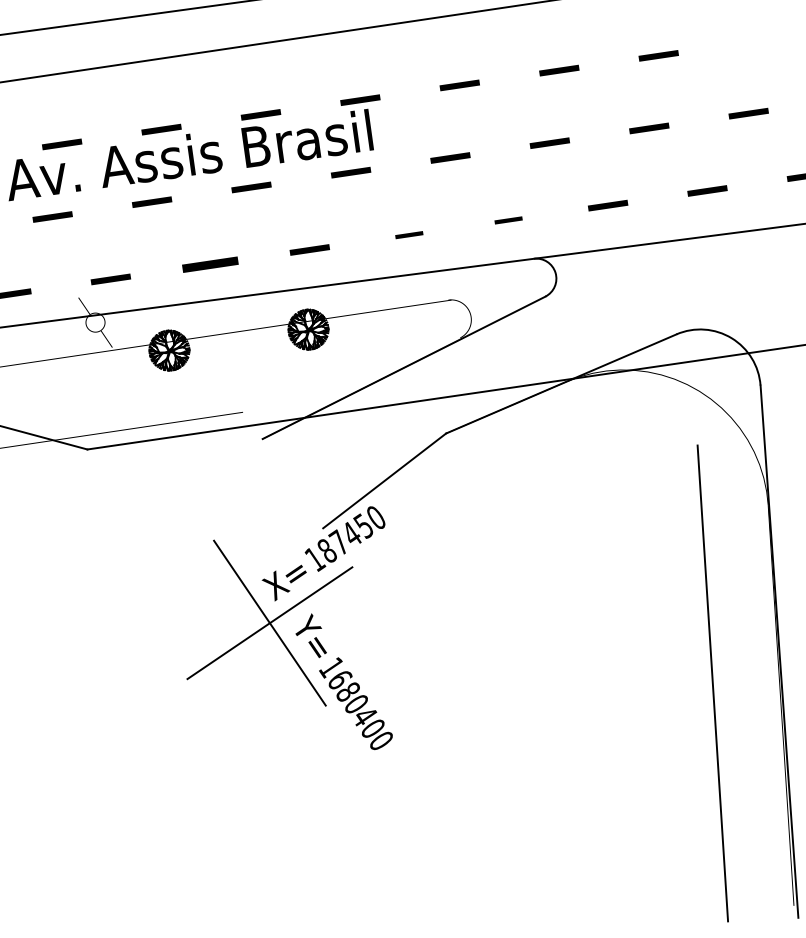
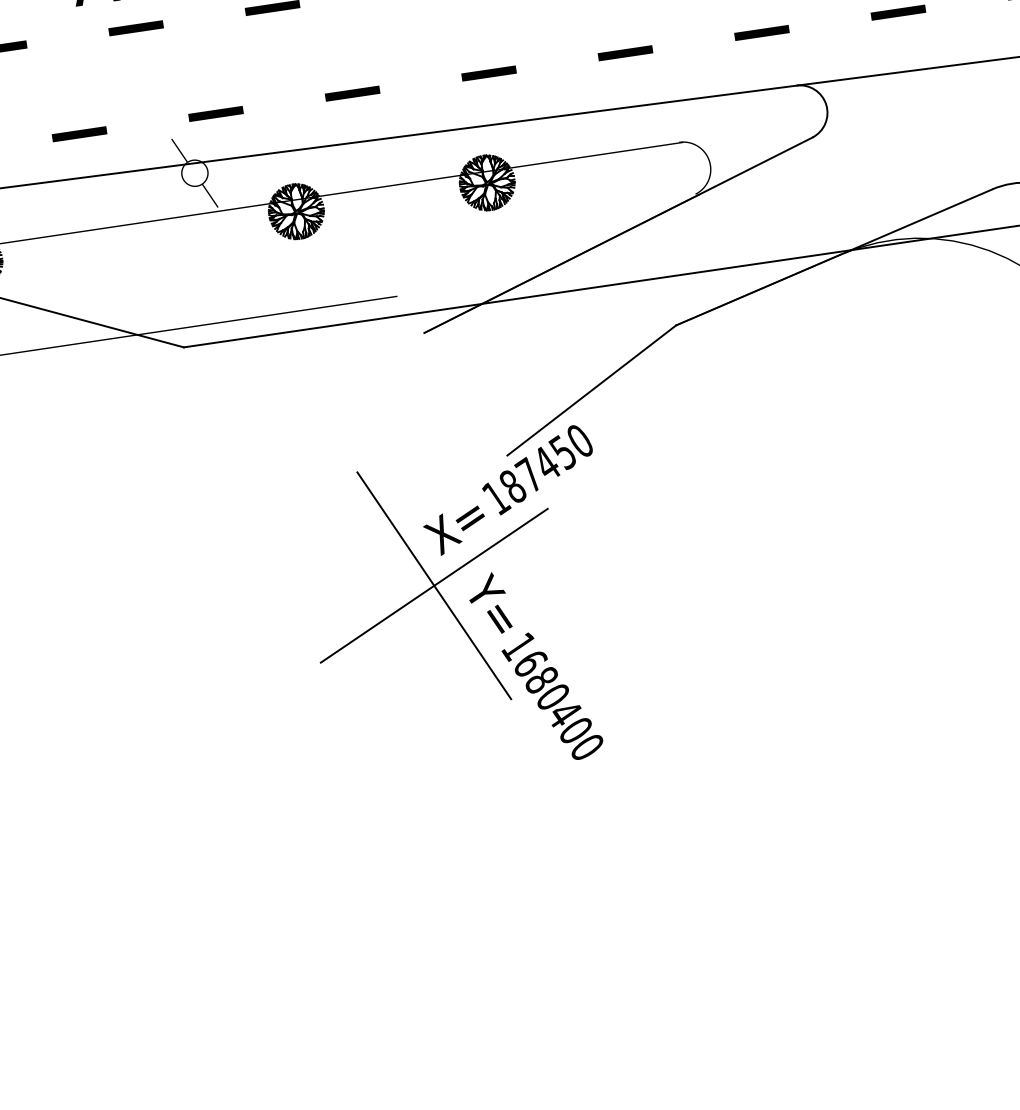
part: (508, 220) -> (761, 33), size x1.43
part: (409, 234) -> (625, 52), size x1.43
part: (210, 264) -> (352, 93), size x0.71

